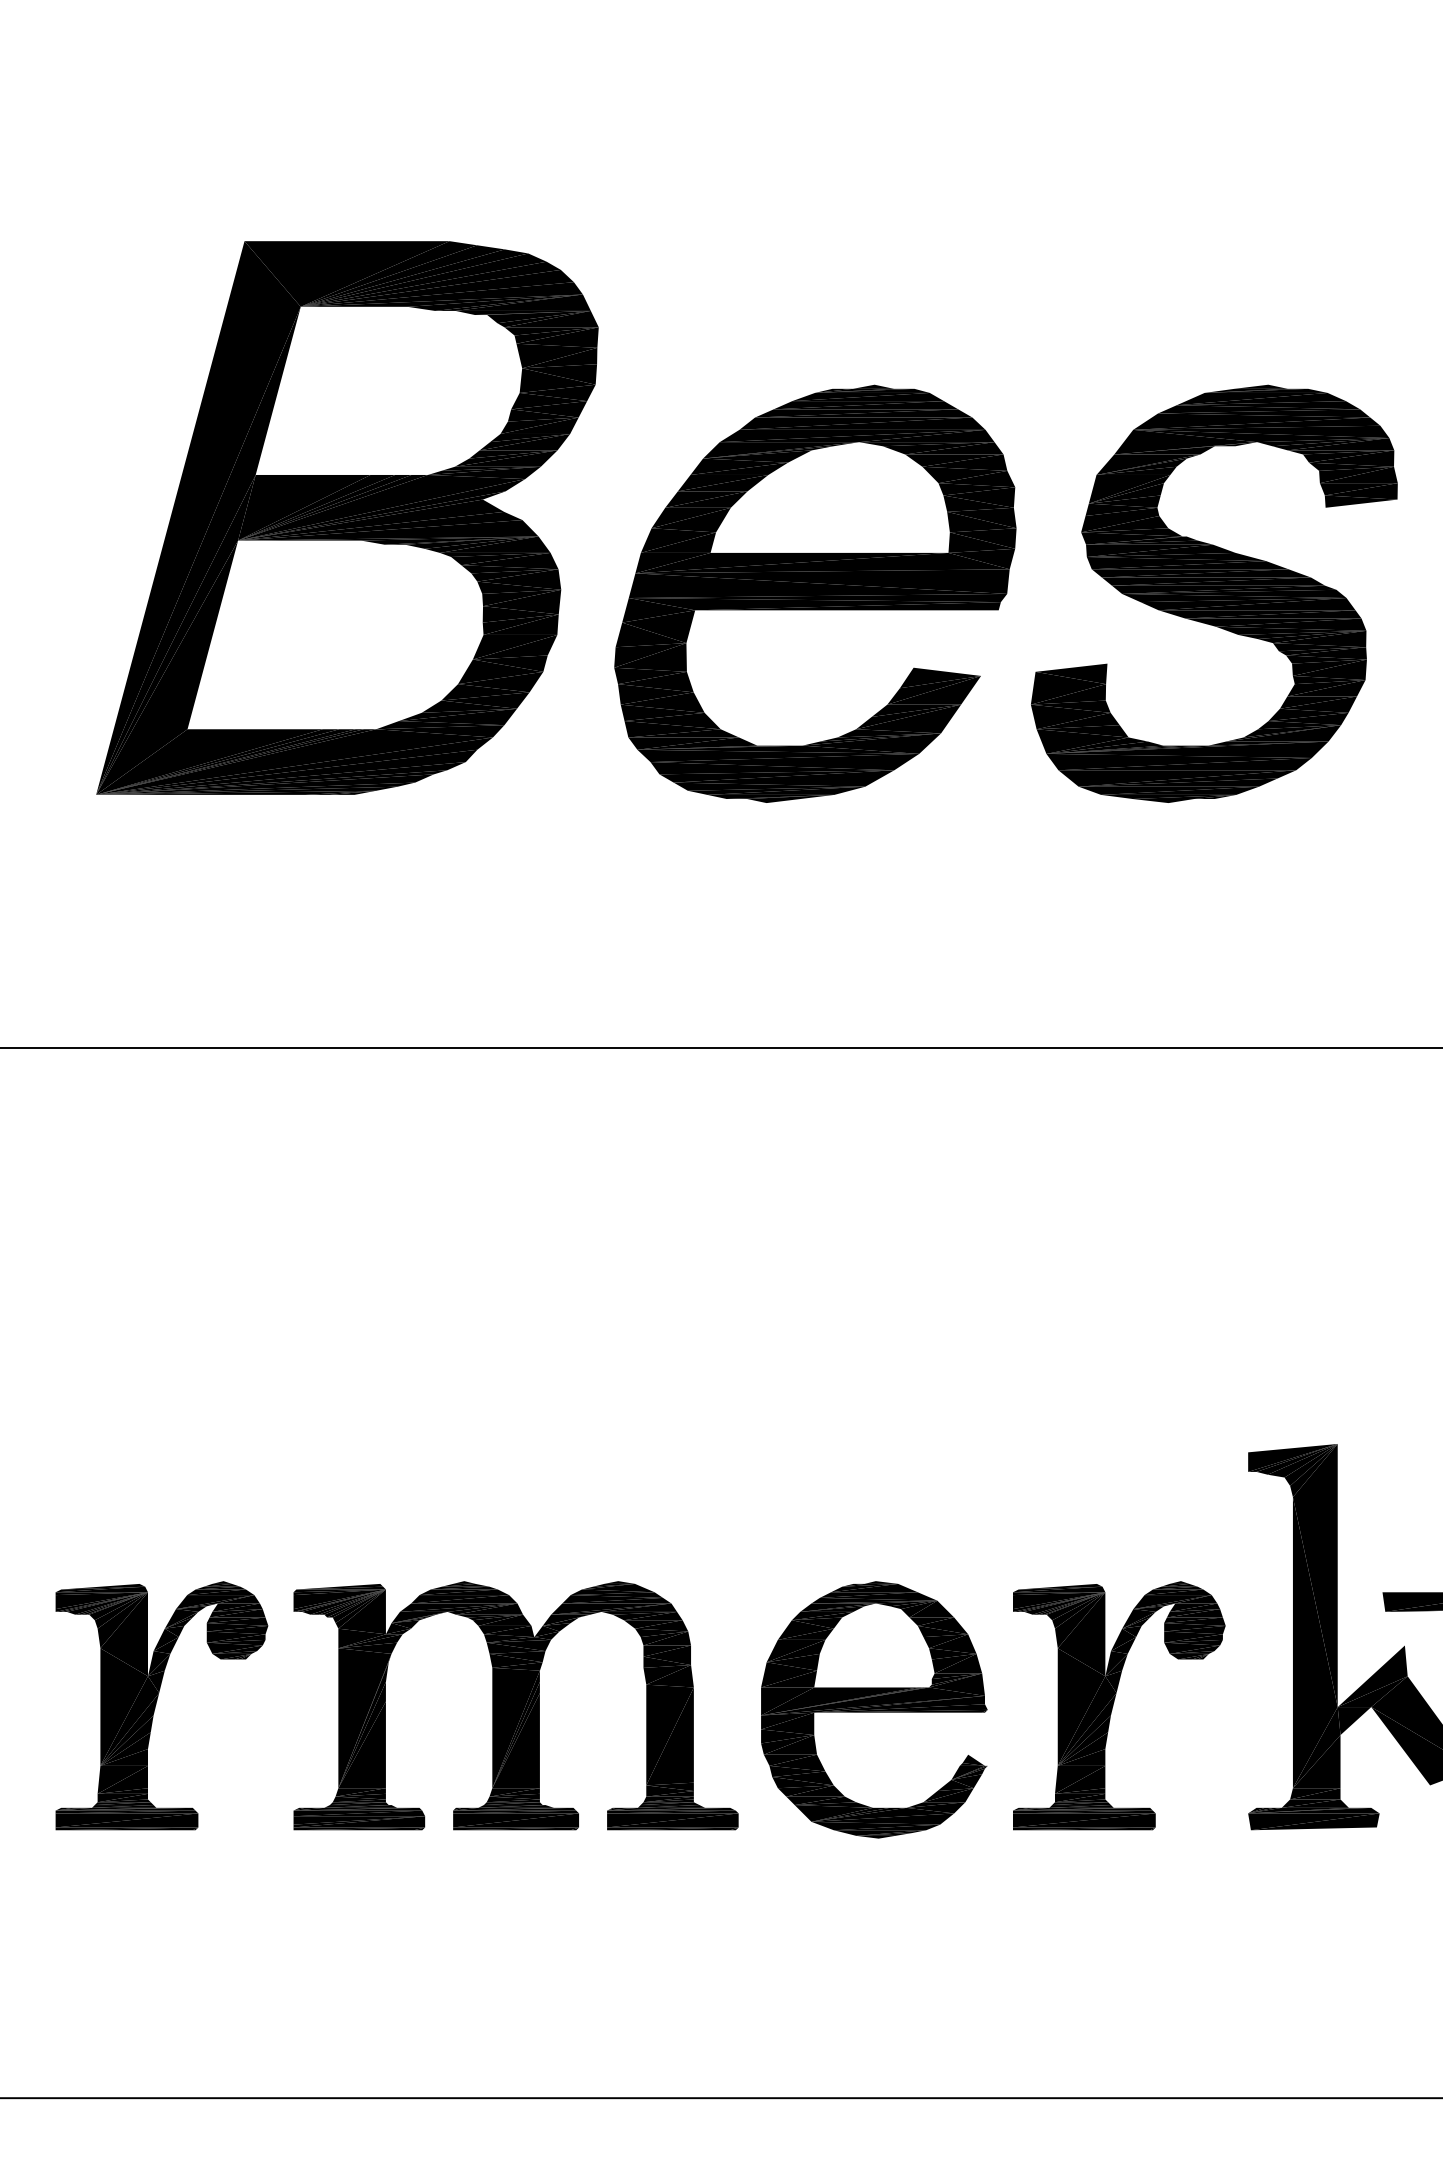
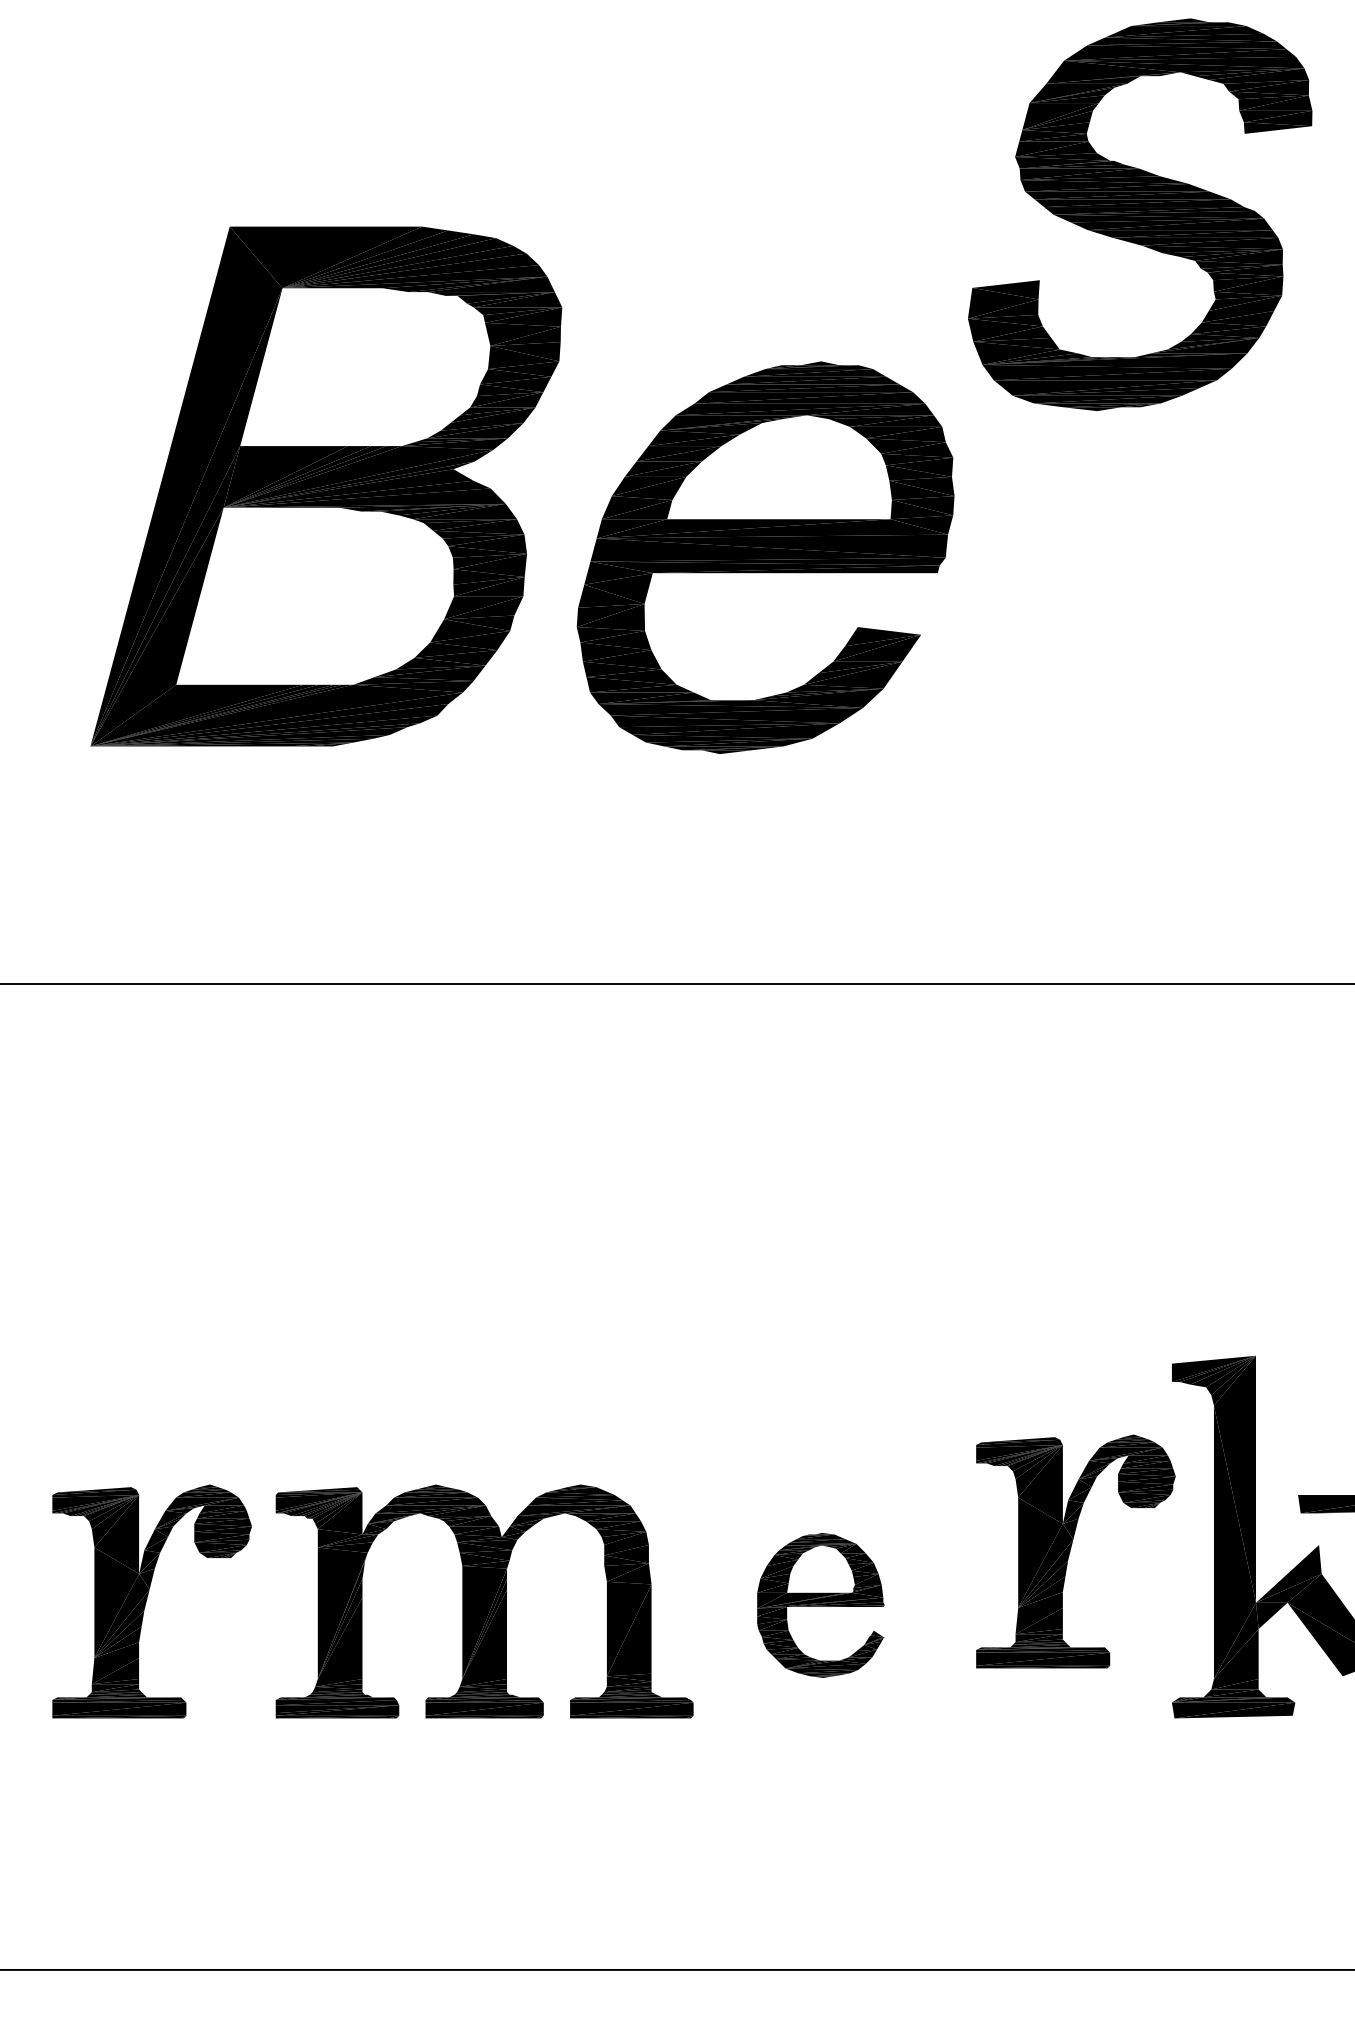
part: (1214, 593) -> (1140, 214), moved
part: (1118, 1705) -> (1075, 1551), moved
part: (873, 1709) -> (820, 1605), size x0.6

